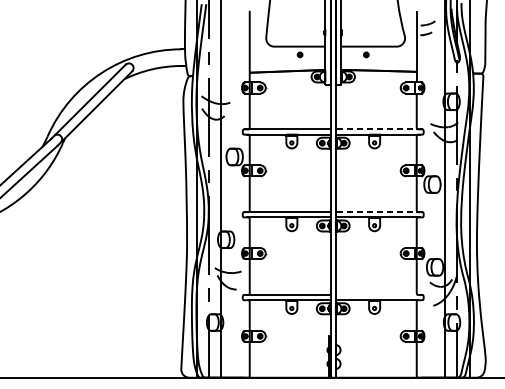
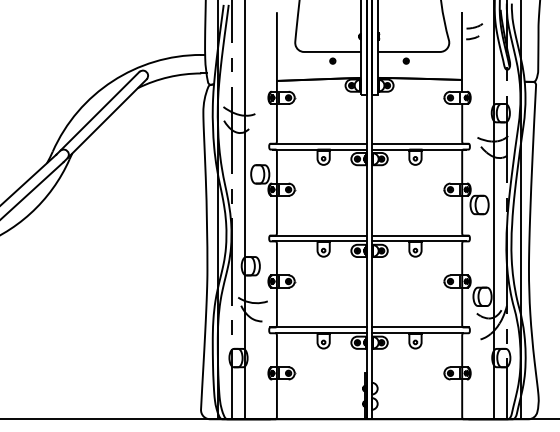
line: (379, 129) -> (420, 143), dashed -> solid
line: (379, 212) -> (420, 235), dashed -> solid
line: (379, 295) -> (420, 327), added

